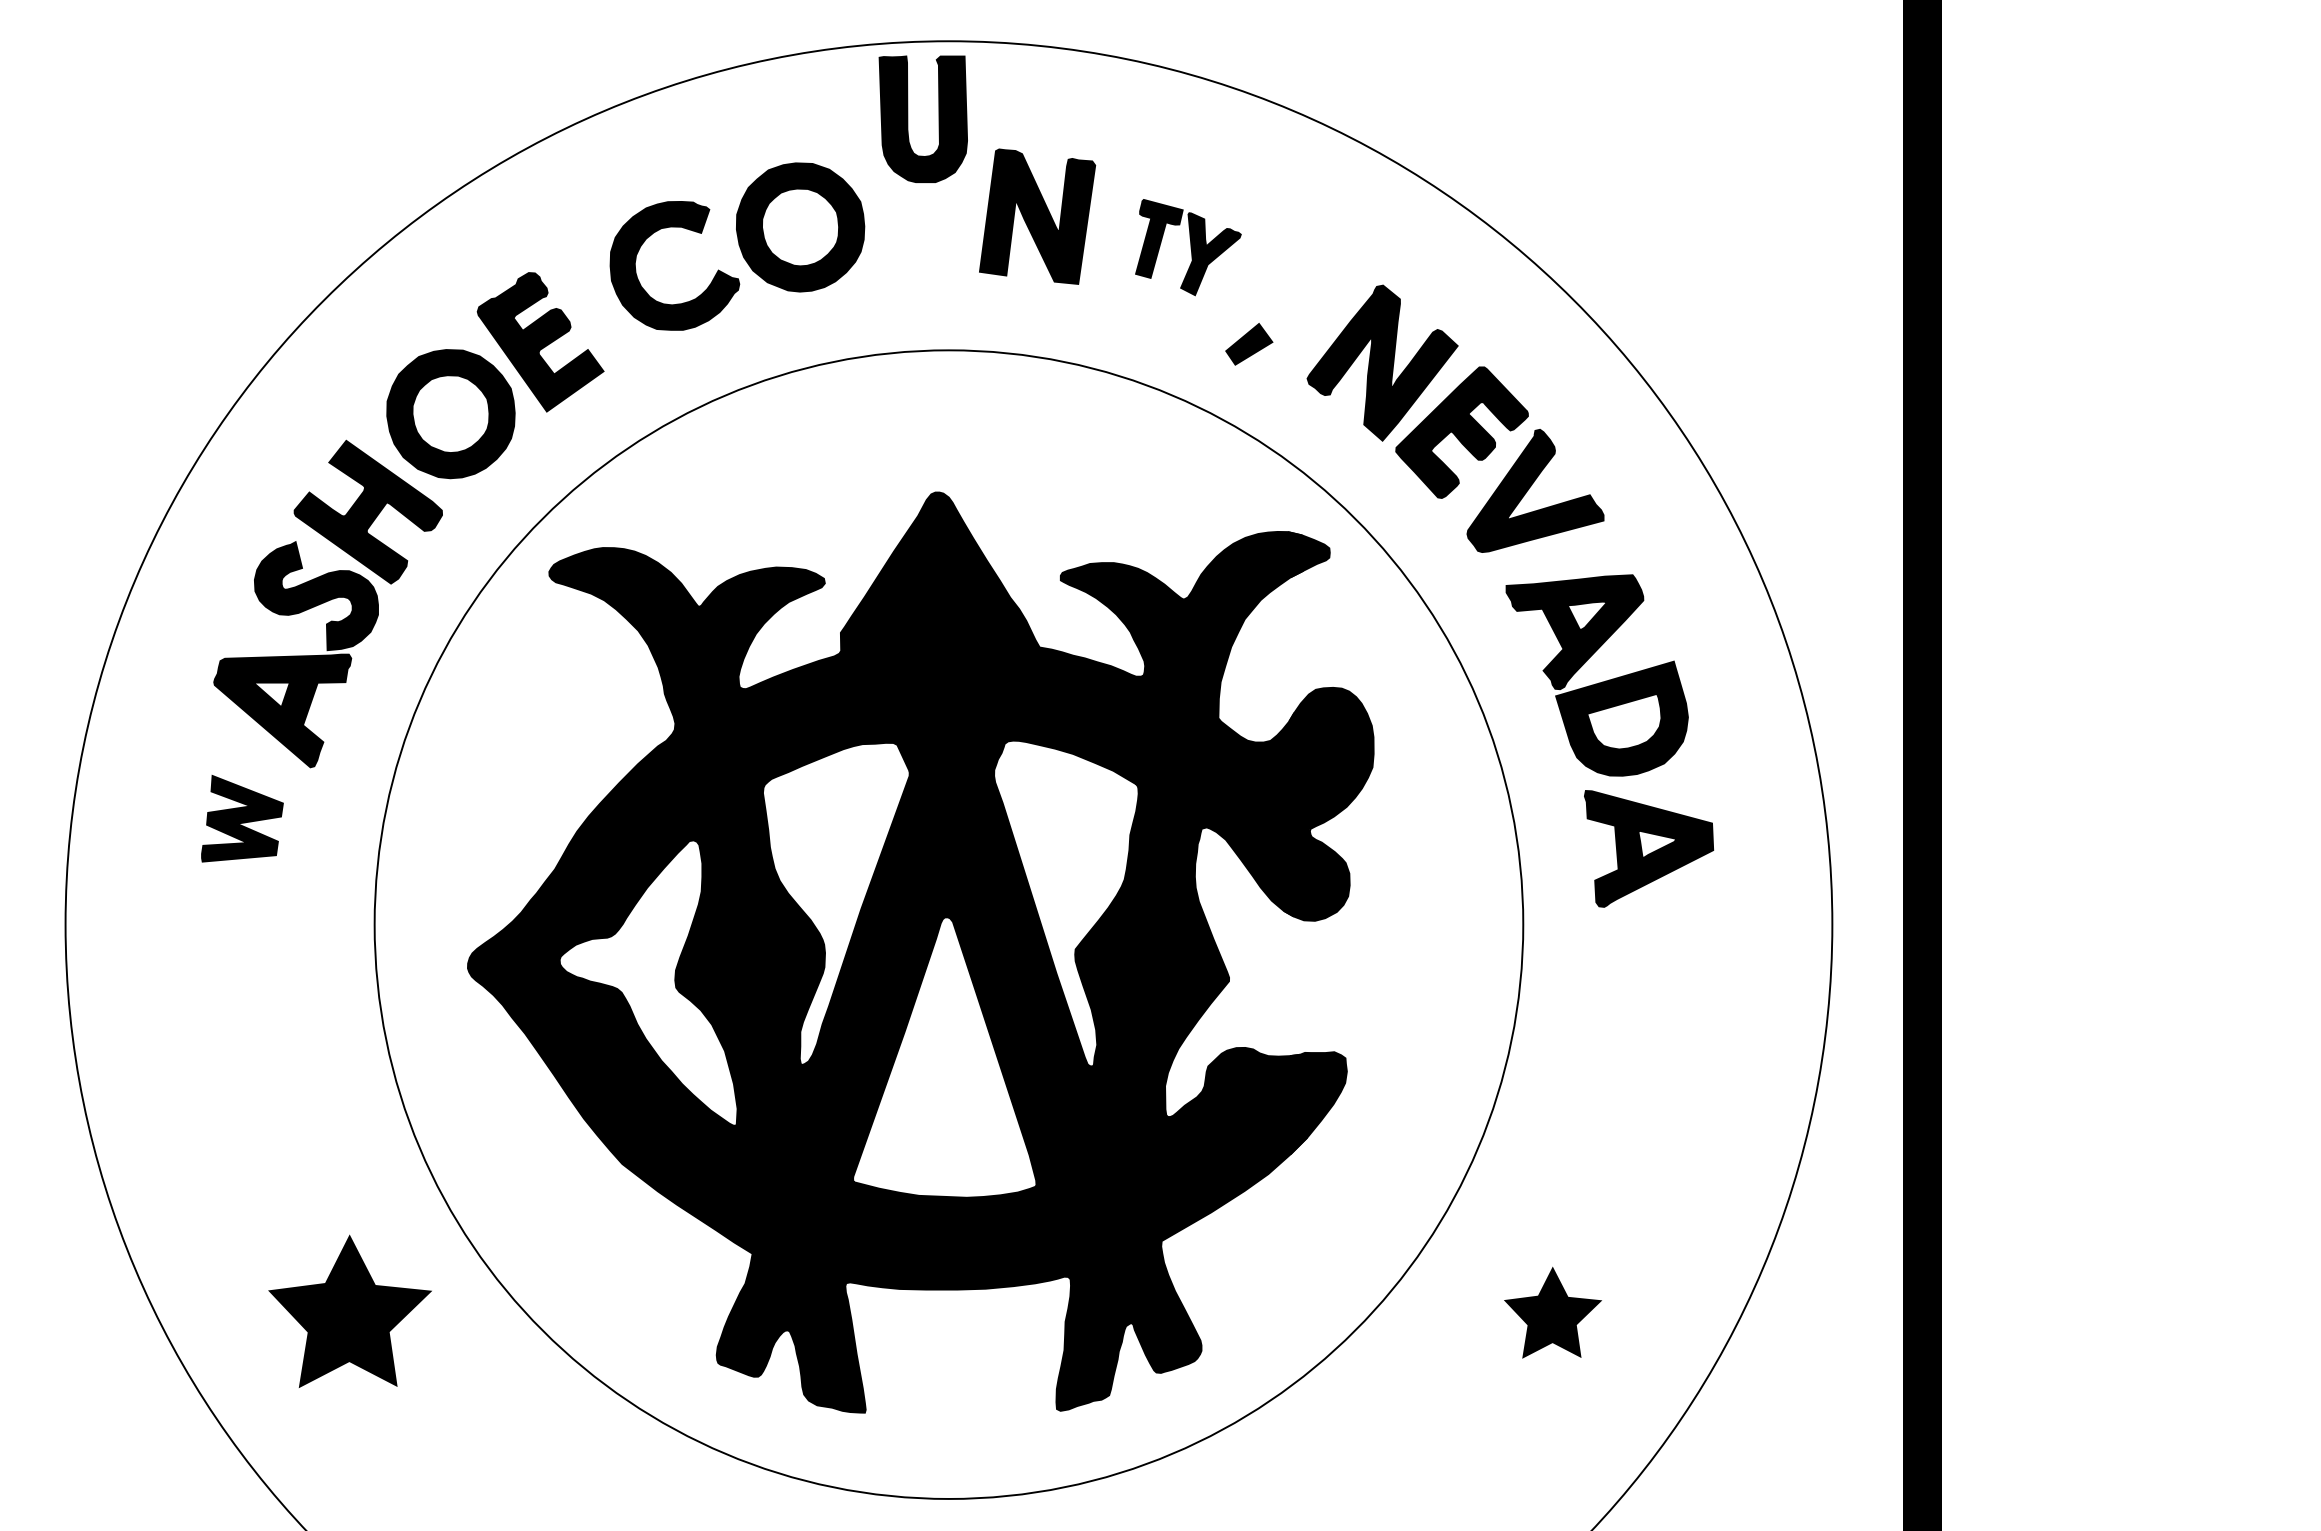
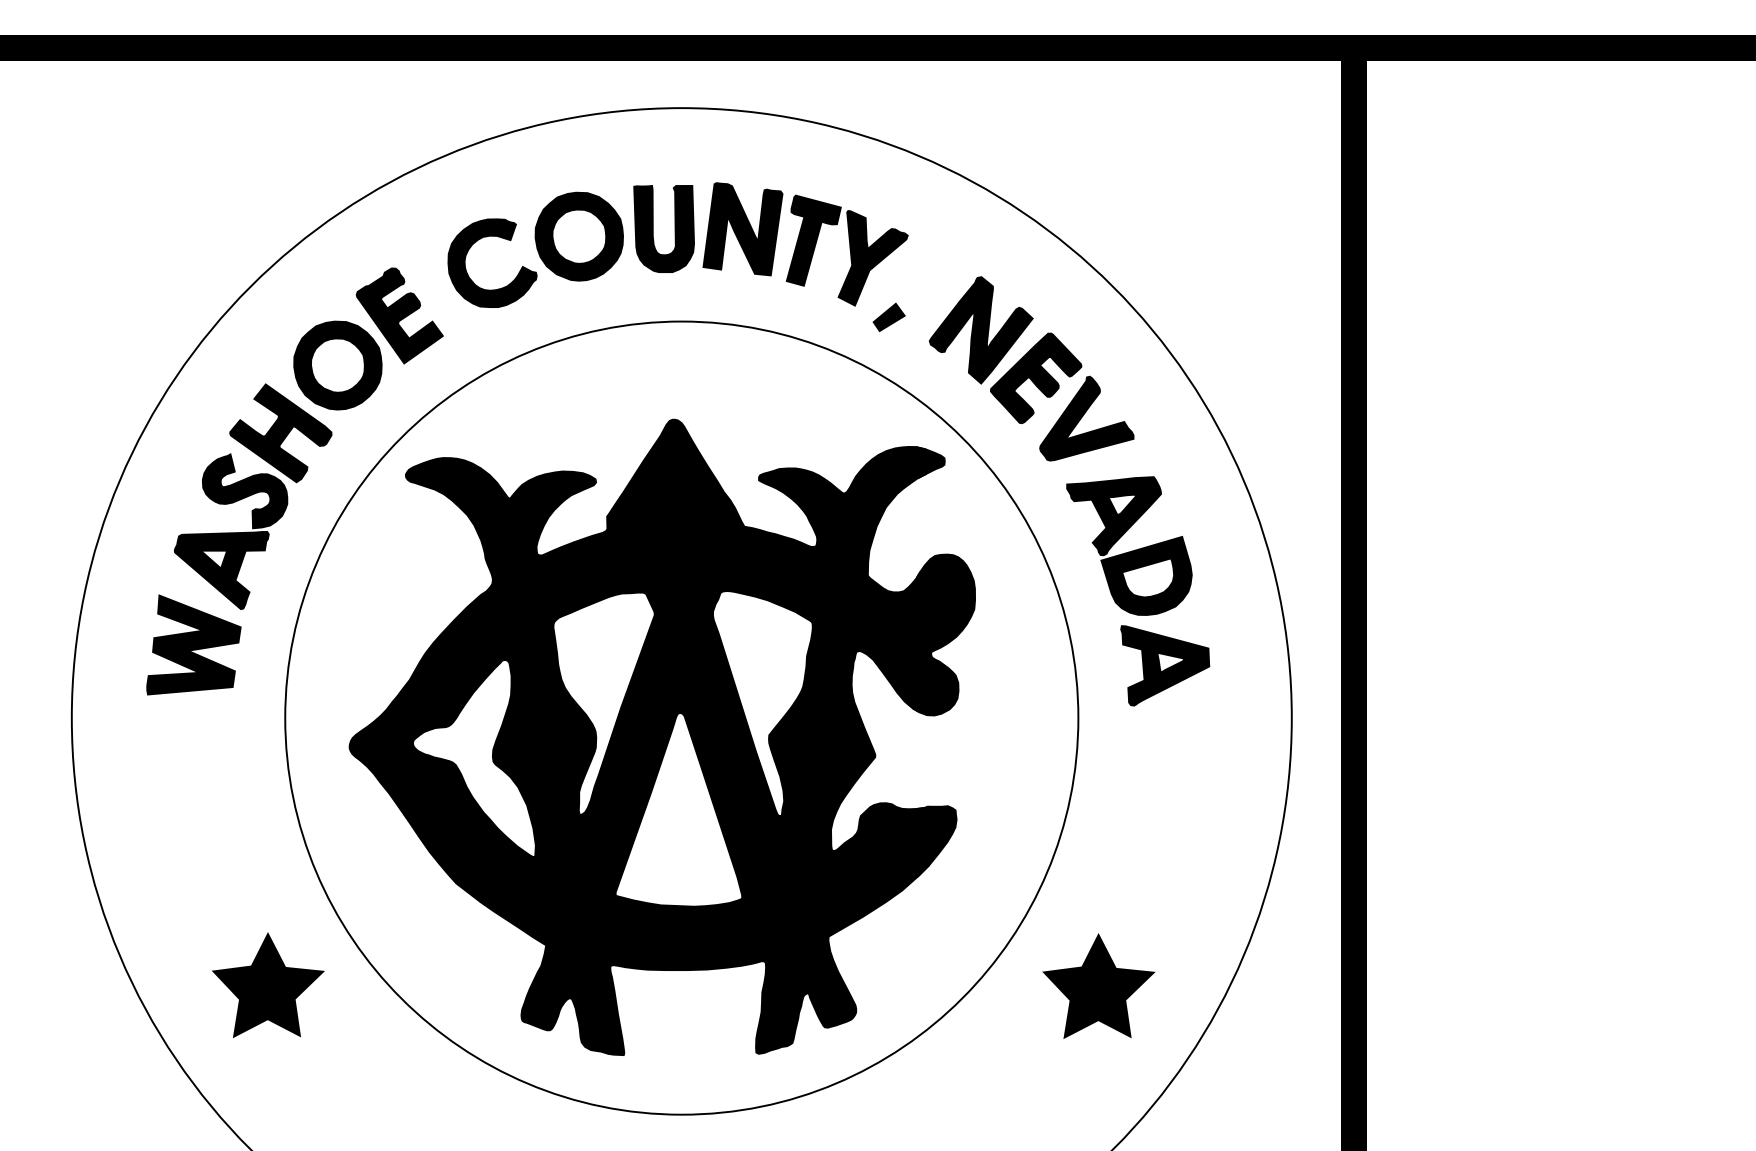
part: (907, 118) -> (653, 228), moved
part: (1187, 247) -> (846, 250), size x1.67
part: (241, 818) -> (193, 644), size x1.67
part: (1552, 1311) -> (1098, 985), size x1.67

